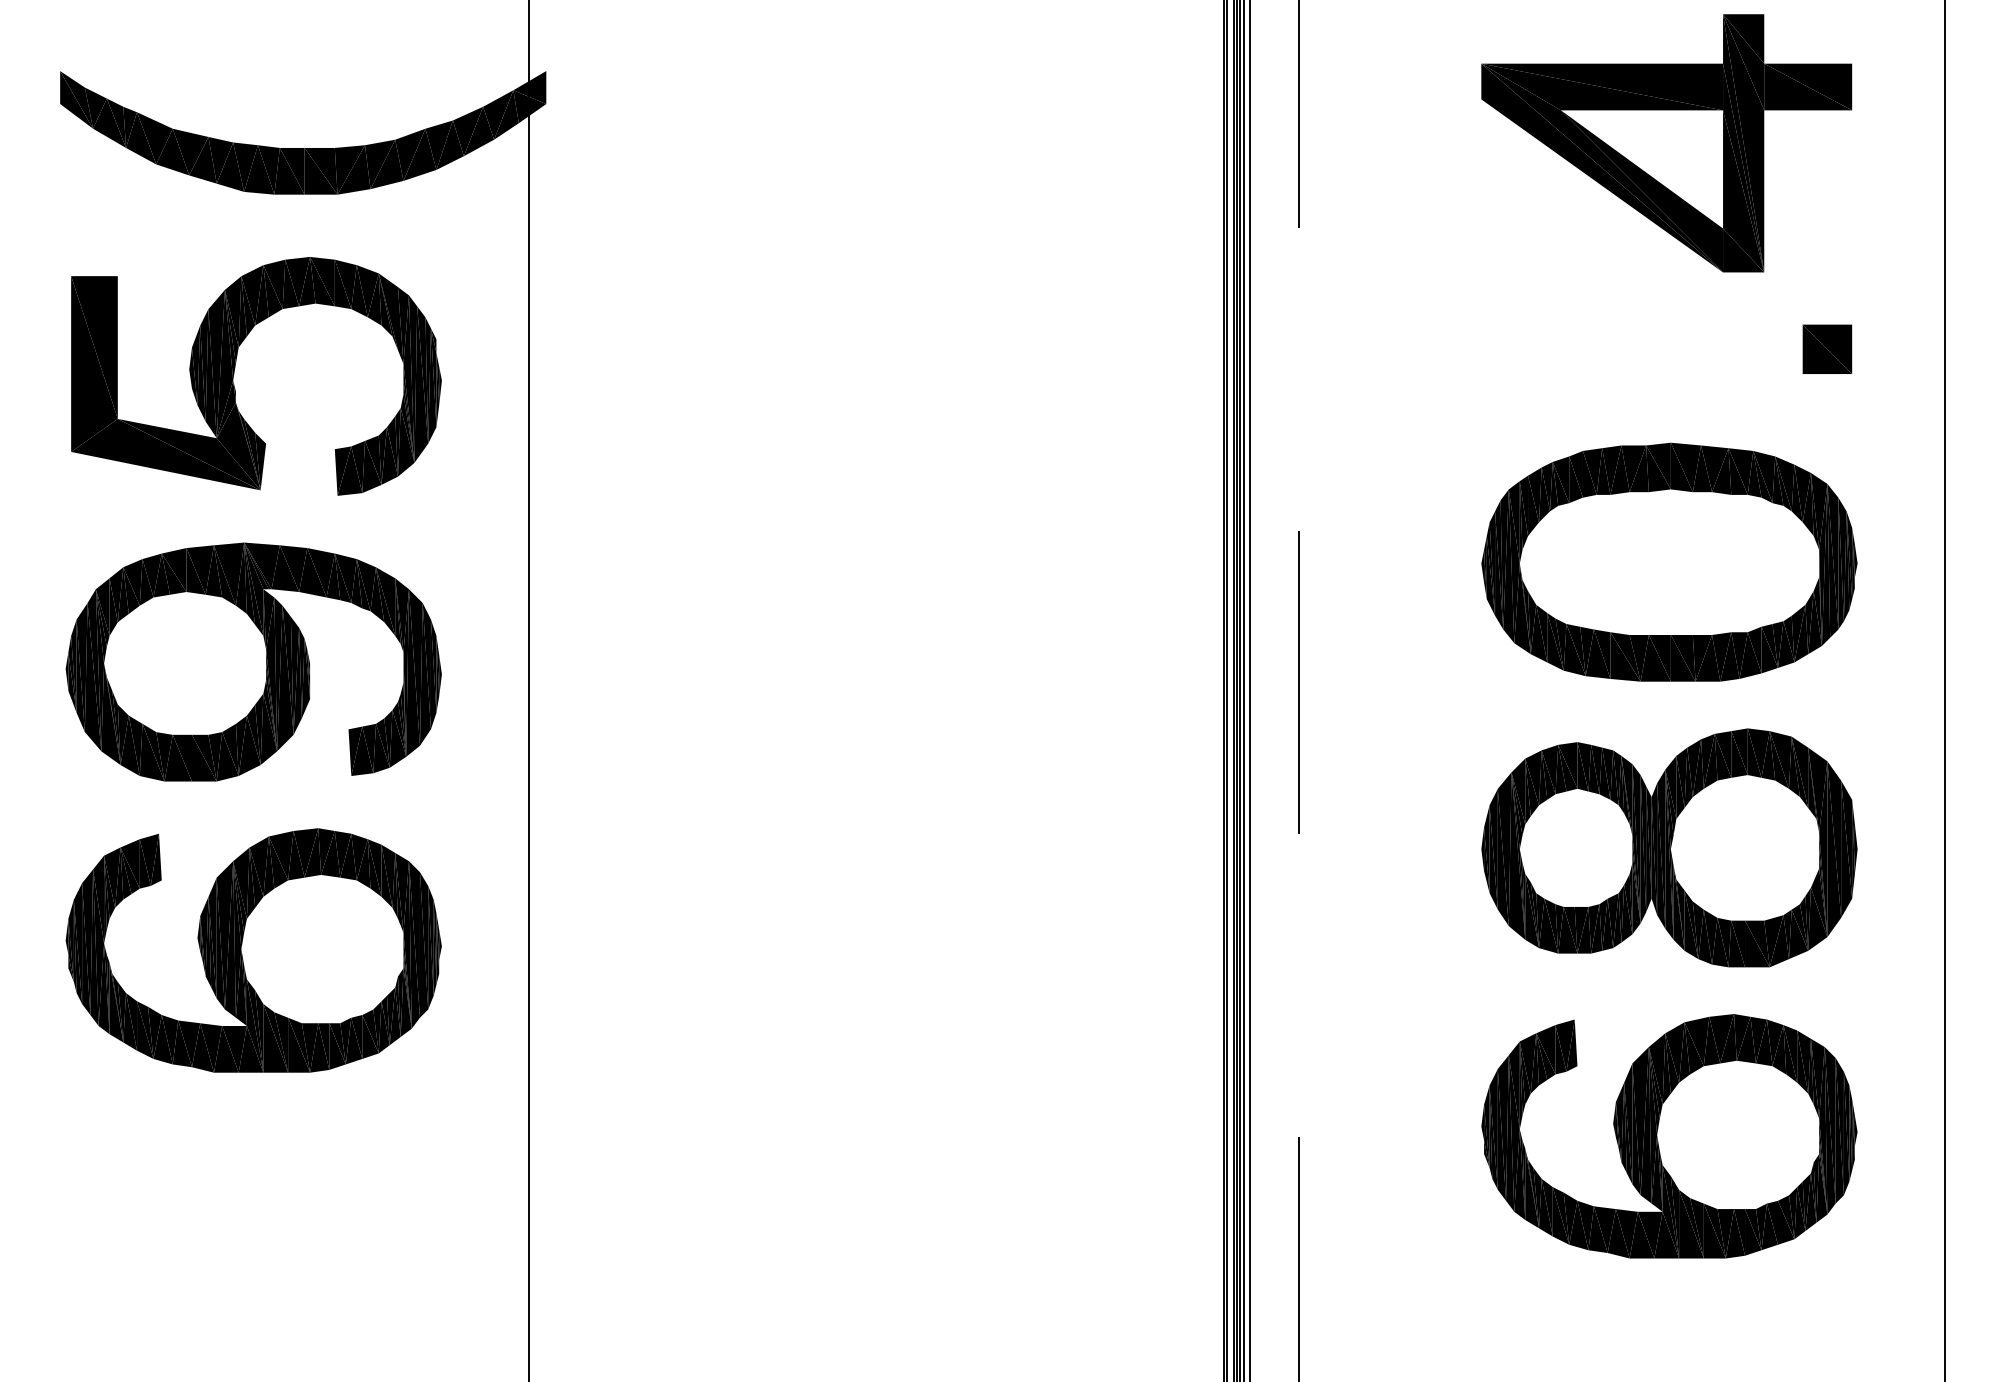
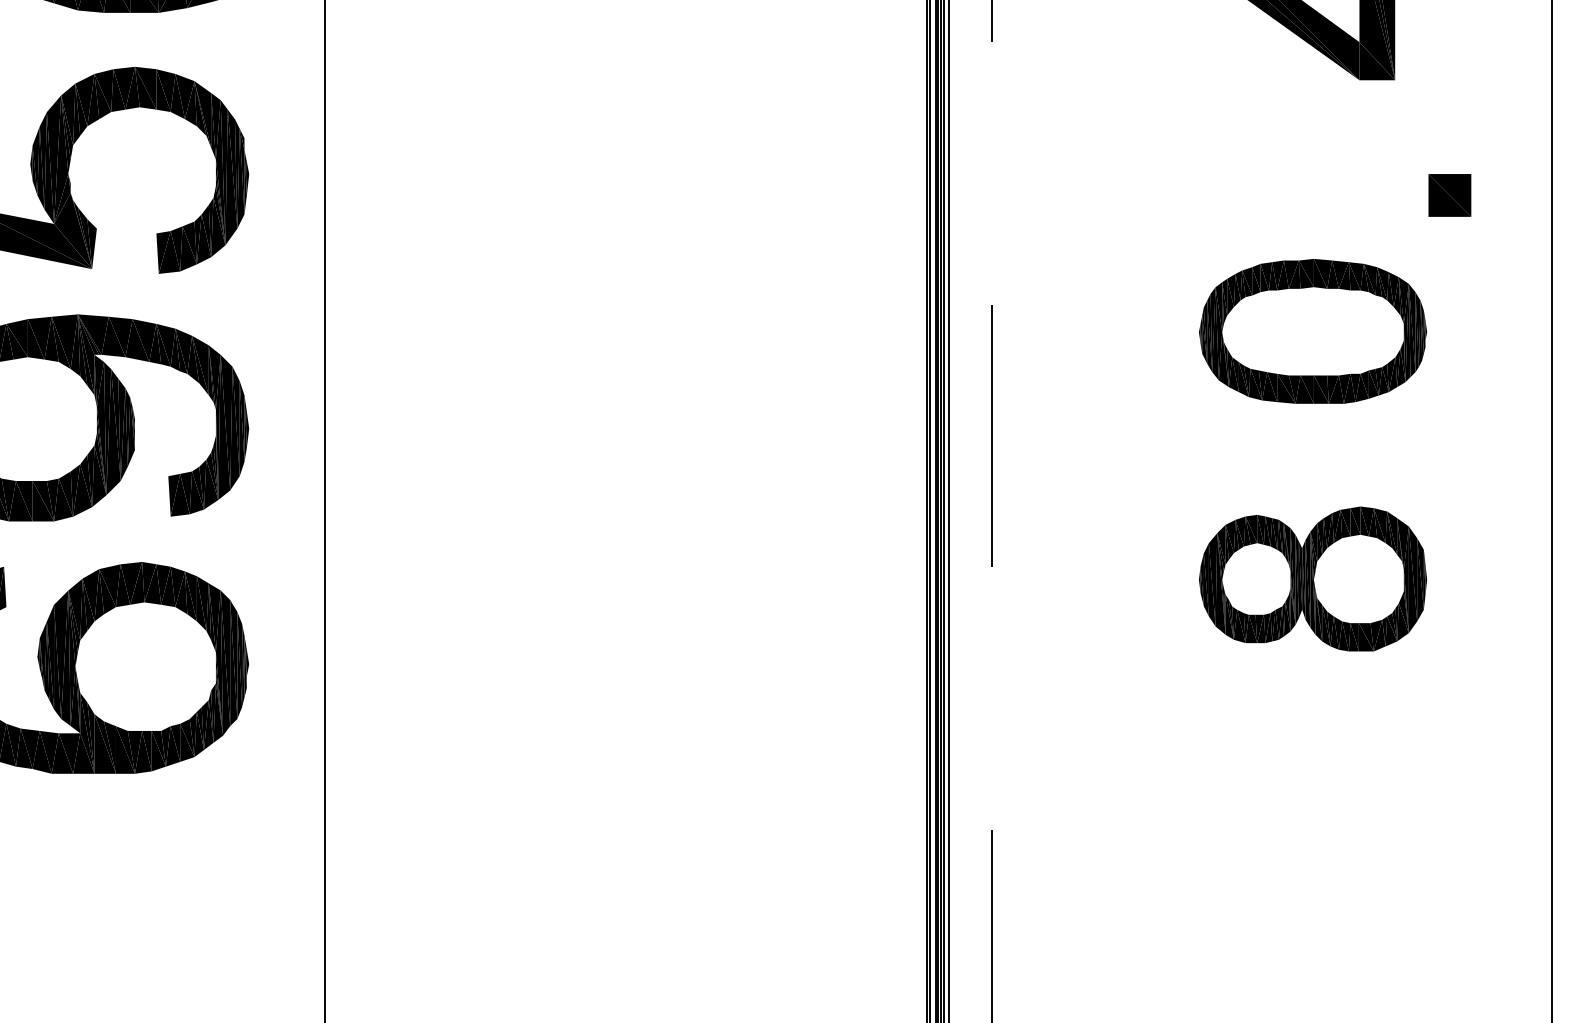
part: (1827, 348) -> (1449, 194), moved
part: (1669, 561) -> (1313, 330), size x0.7
part: (1669, 847) -> (1313, 578), size x0.7
part: (1669, 1136) -> (1313, 829), removed

